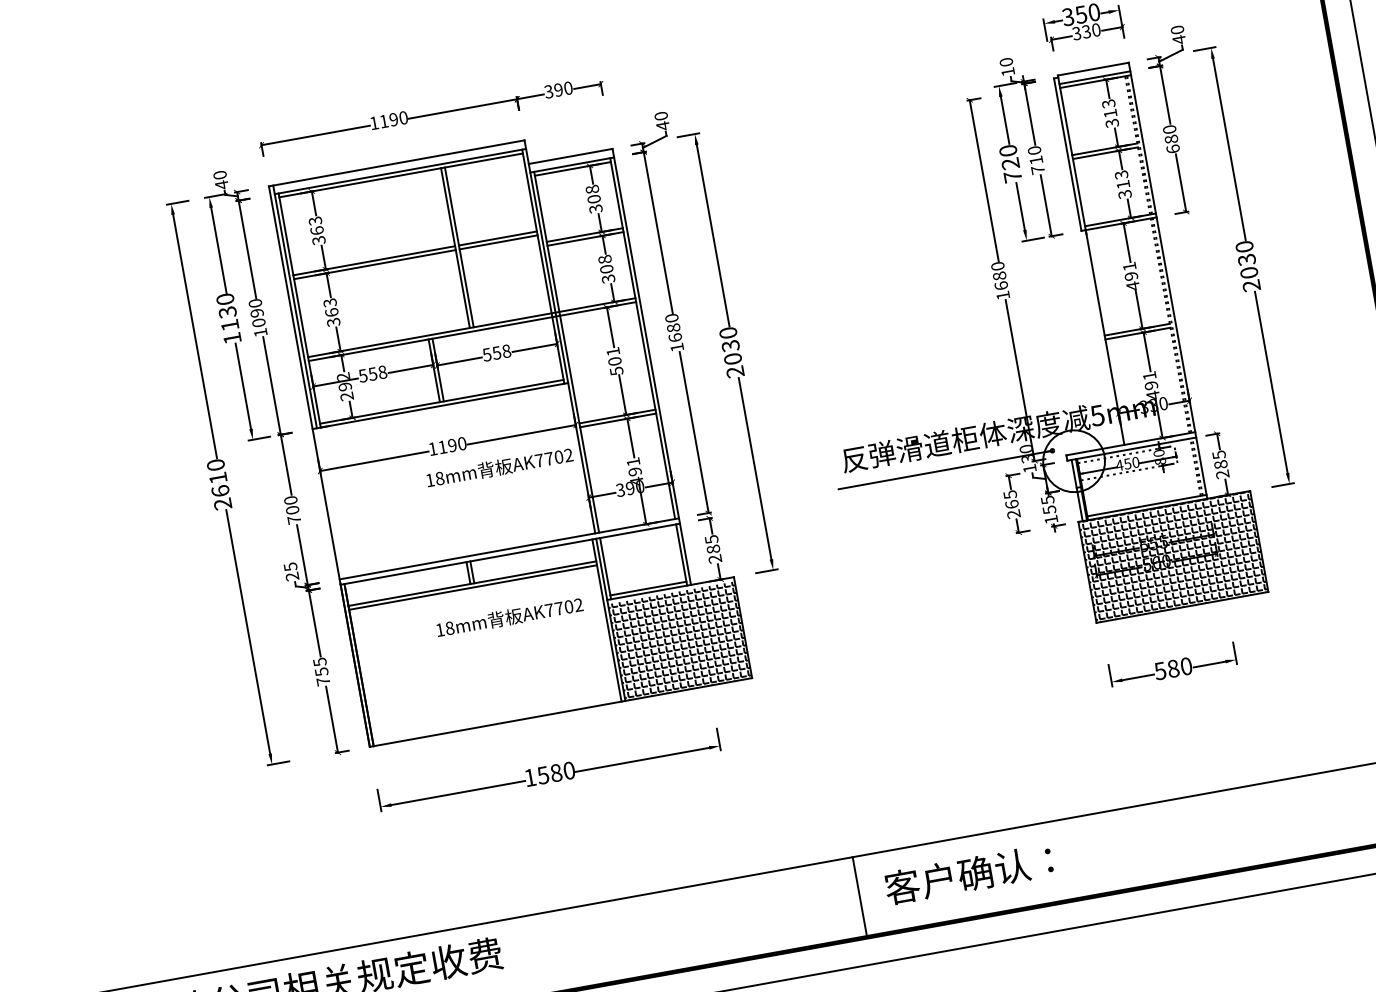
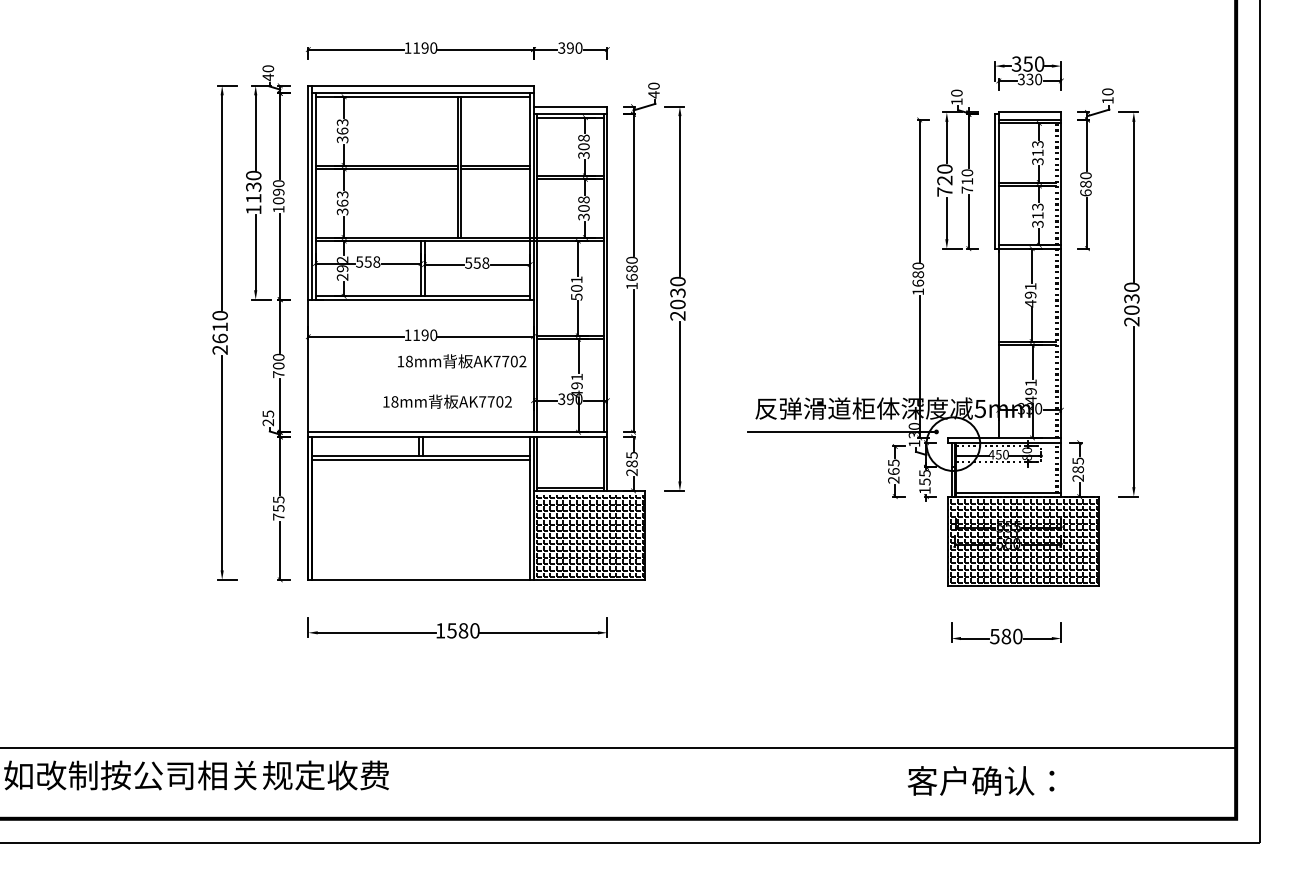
text: (1178, 39) -> (1107, 100), 40 -> 10
text: (509, 617) -> (447, 401), moved
text: (969, 874) -> (981, 780), moved
line: (859, 897) -> (703, 783), removed

